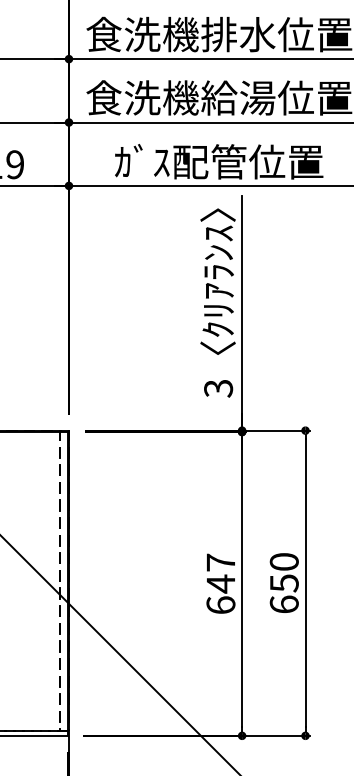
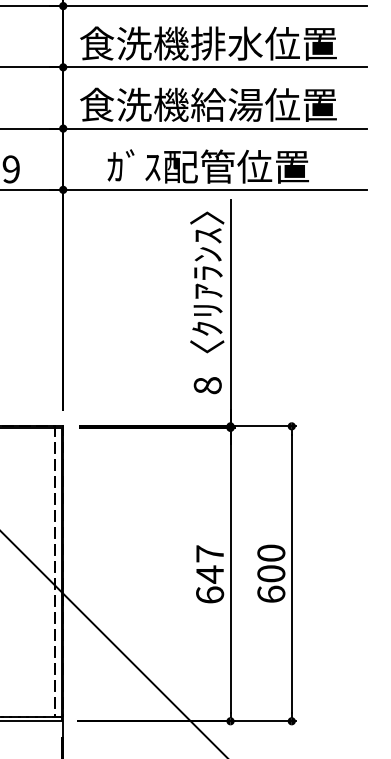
text: (218, 388) -> (207, 385), 3 -> 8
text: (284, 582) -> (271, 573), 650 -> 600

